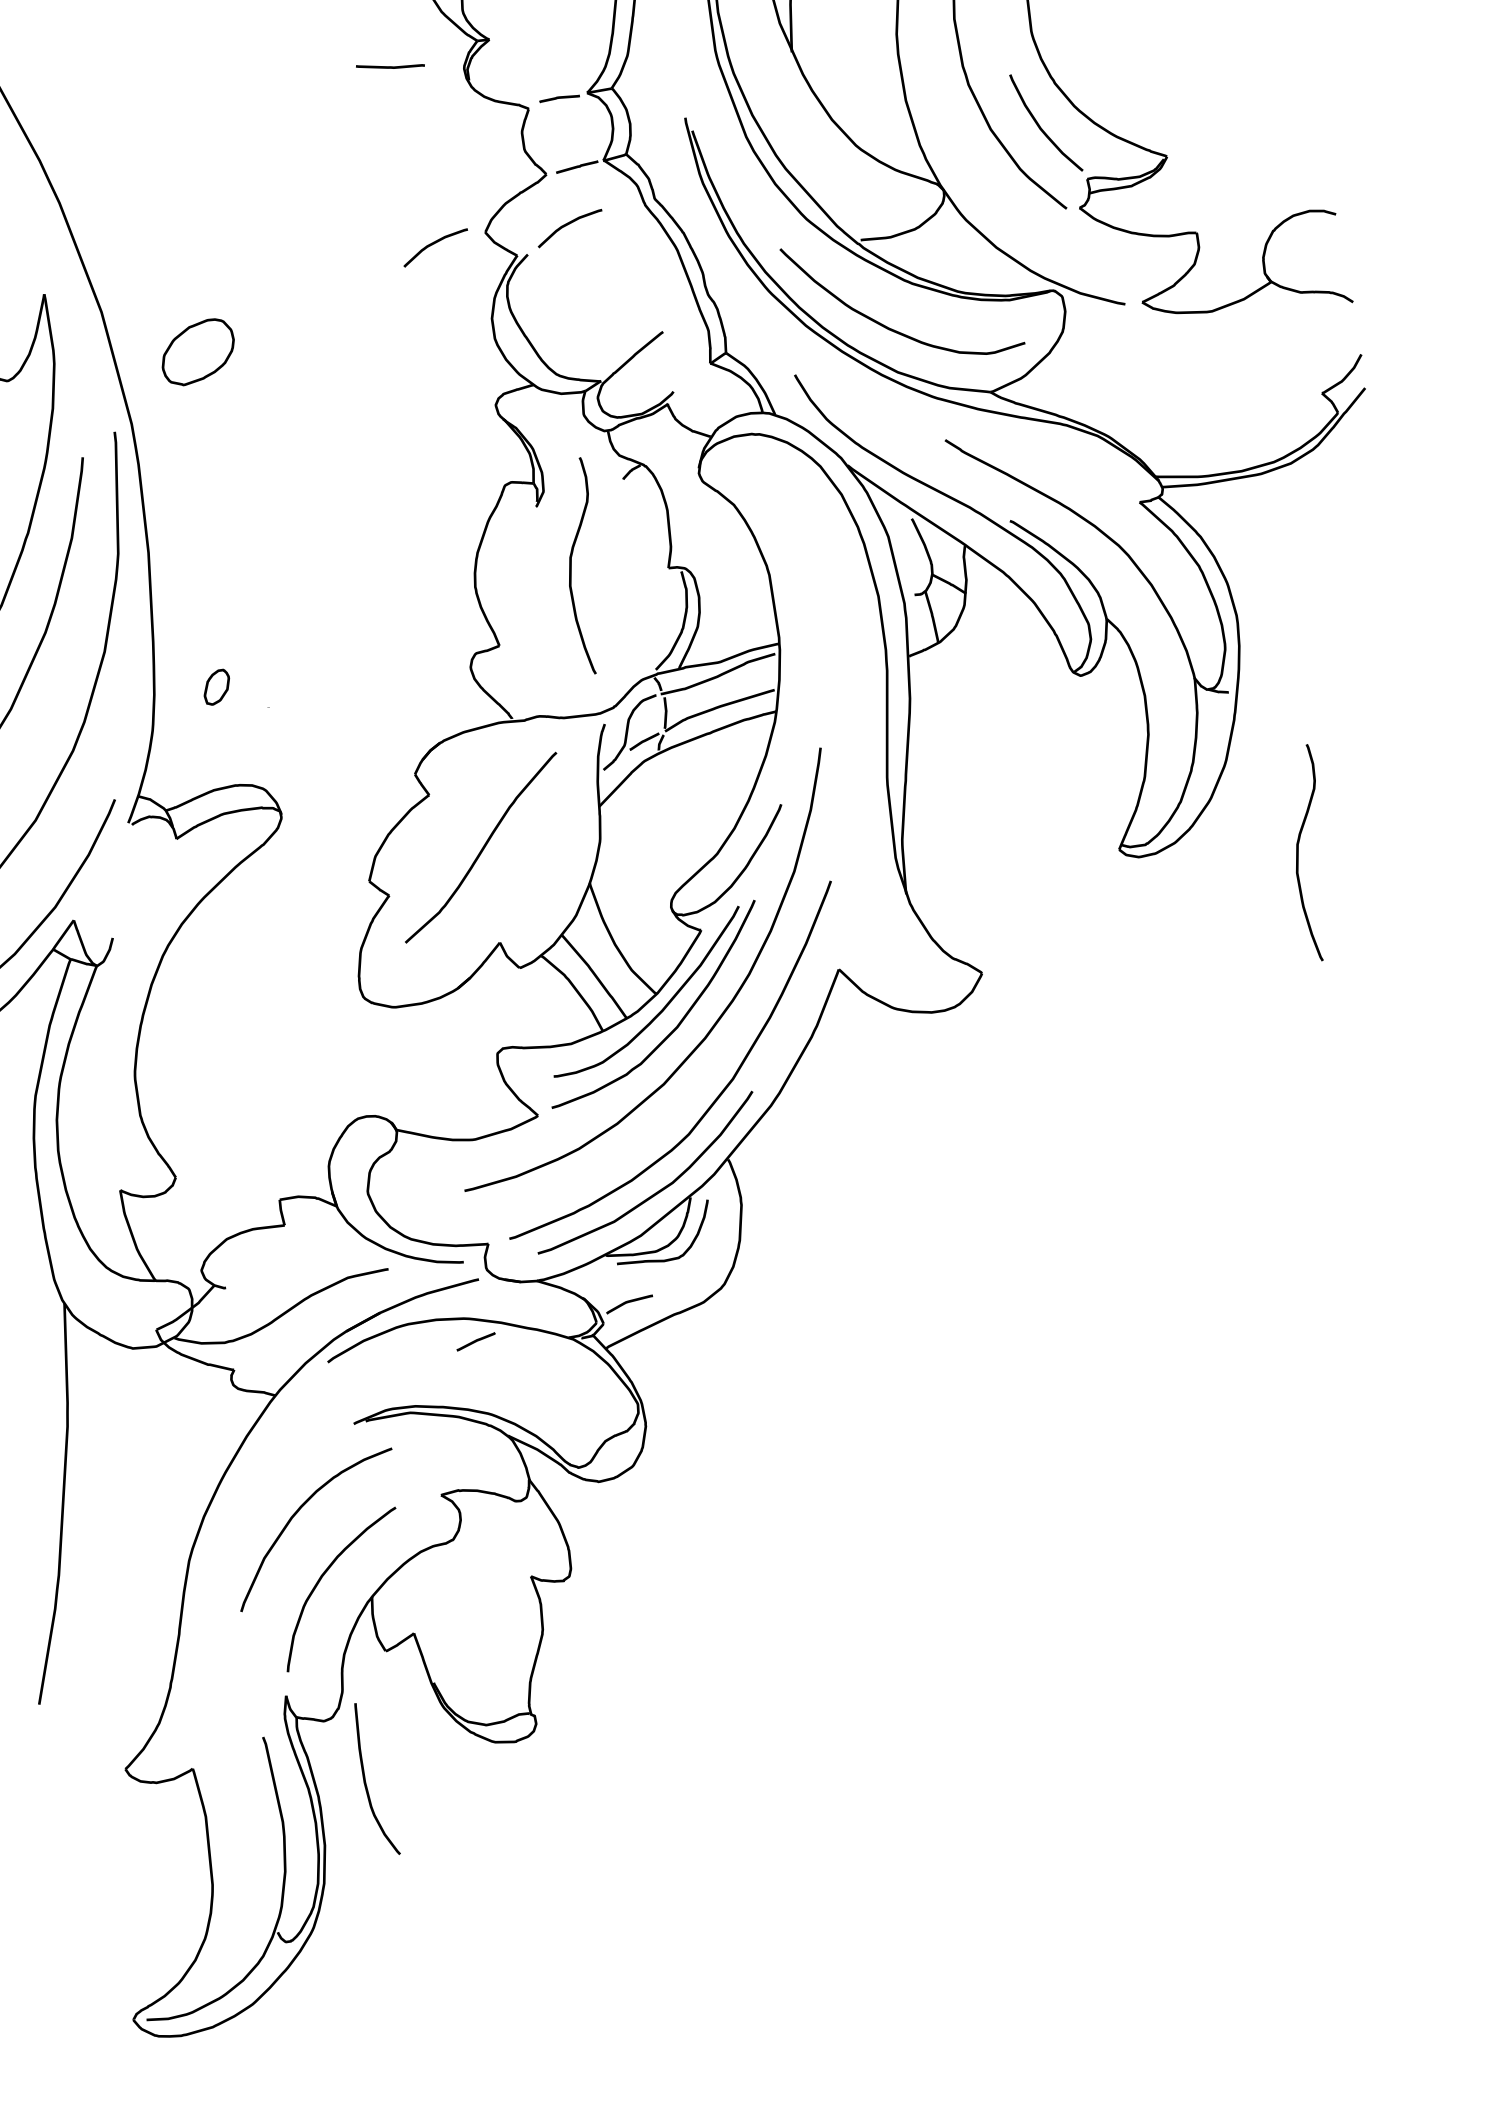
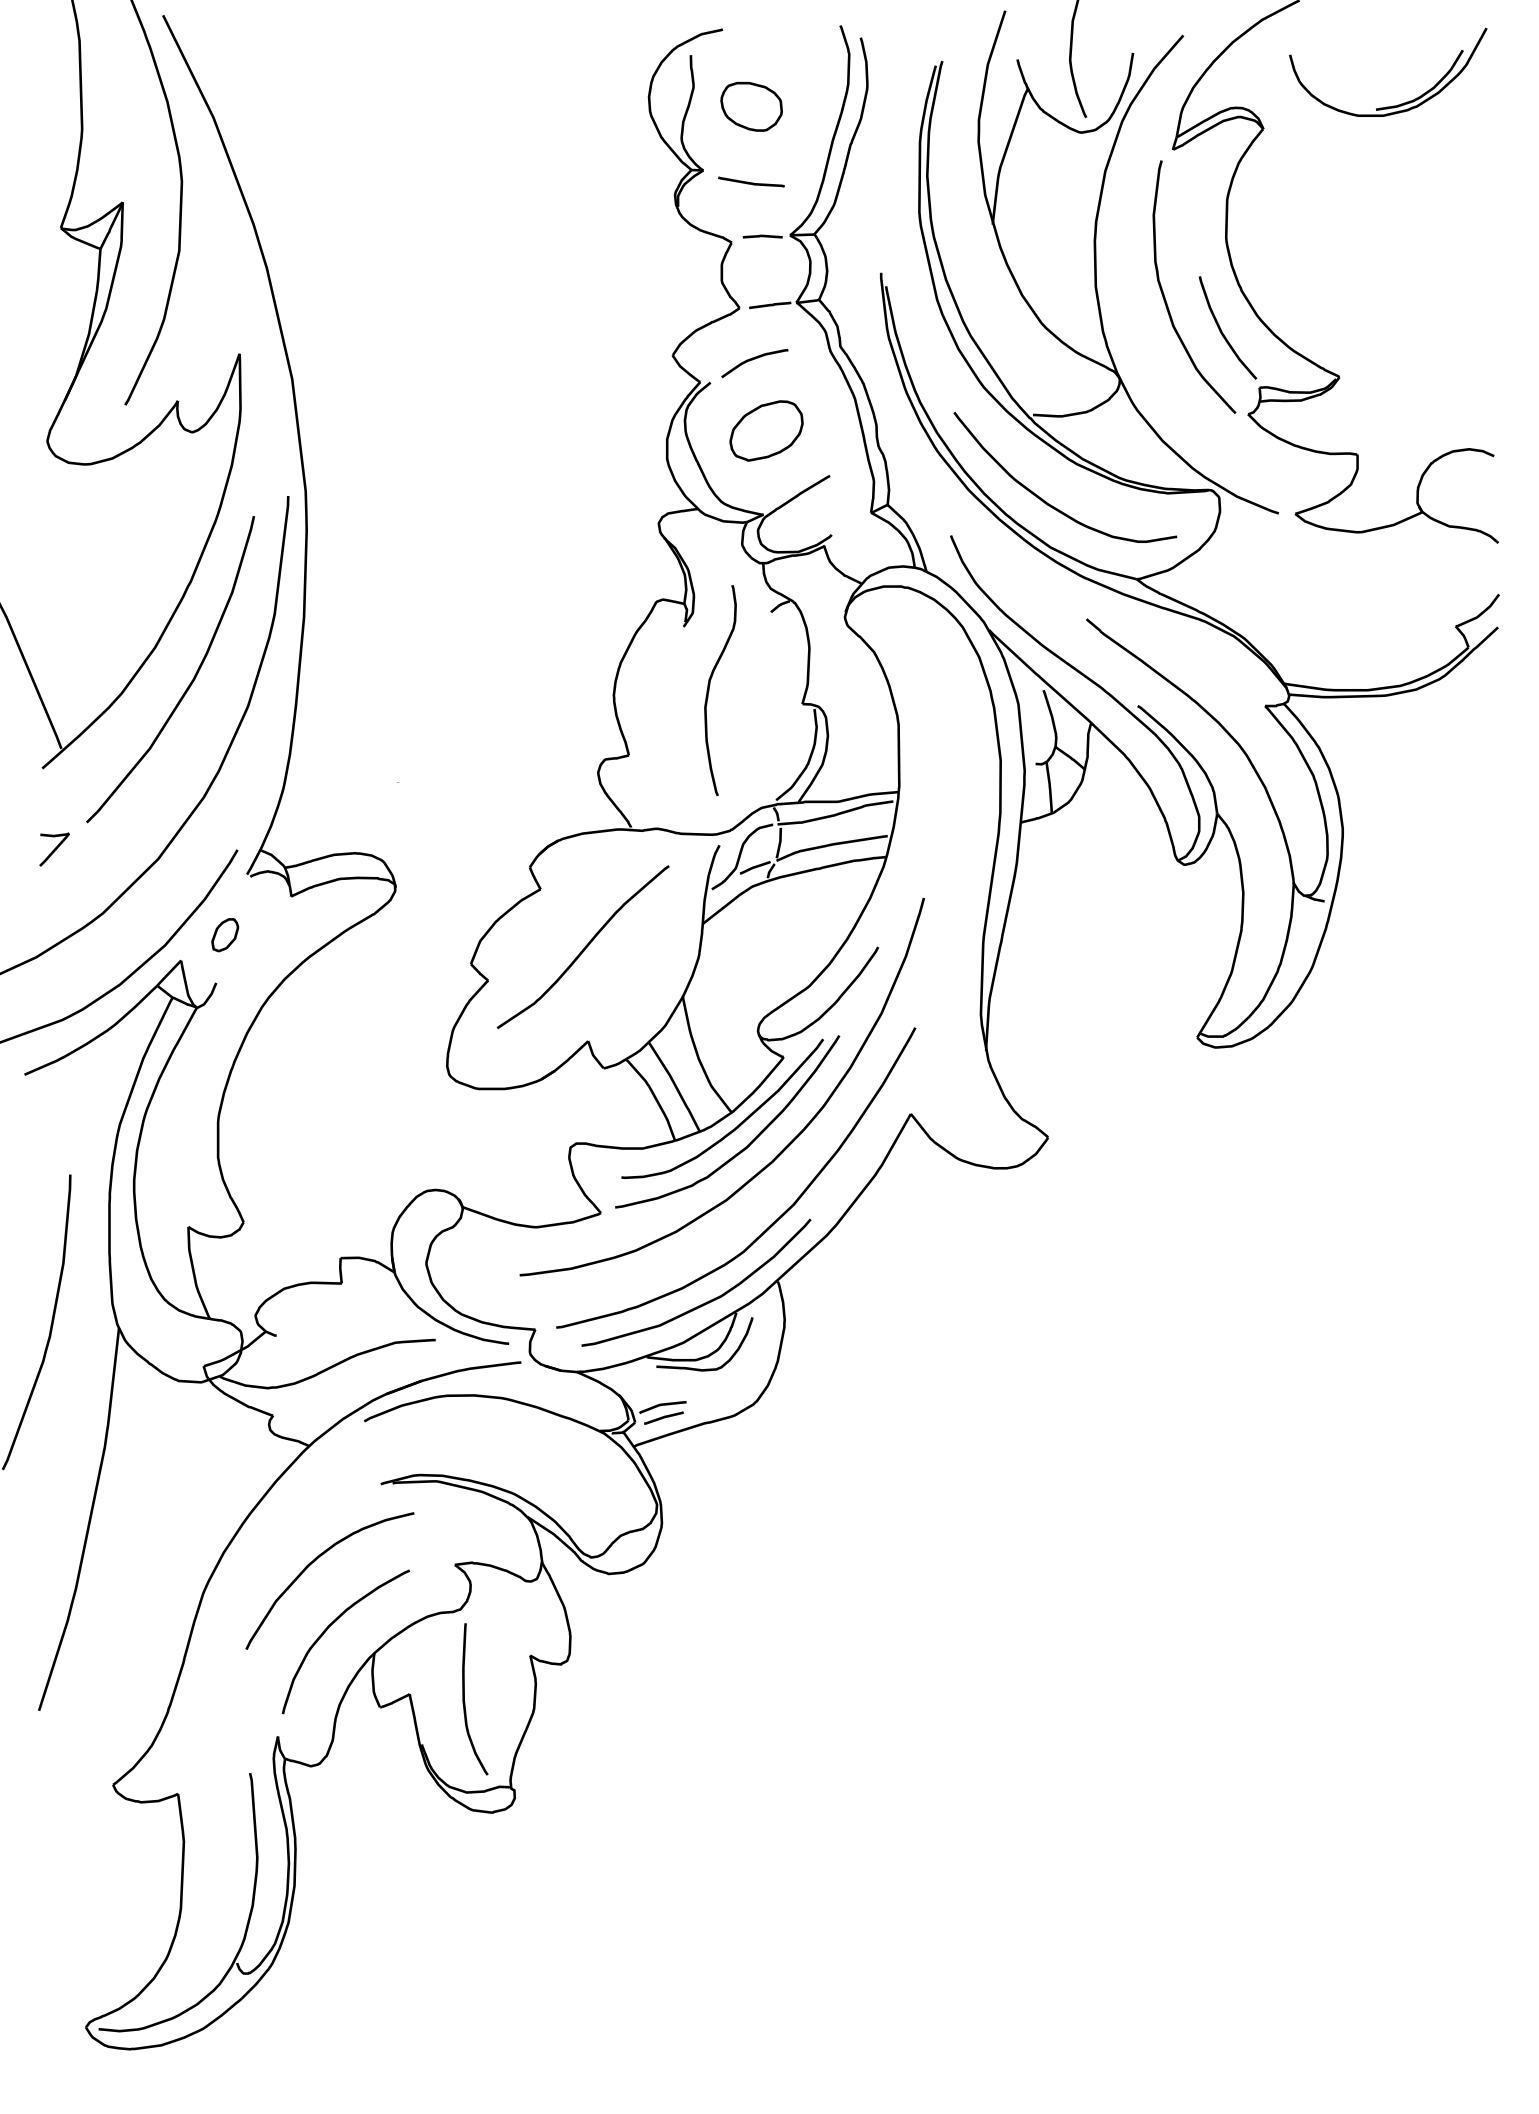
curve: (390, 66) -> (751, 182), moved
curve: (432, 245) -> (620, 360), removed
part: (197, 351) -> (766, 430), moved
part: (217, 687) -> (225, 935), moved
curve: (1298, 854) -> (1369, 1067), removed
line: (475, 1341) -> (663, 1417), moved
curve: (366, 1783) -> (465, 1702), moved

